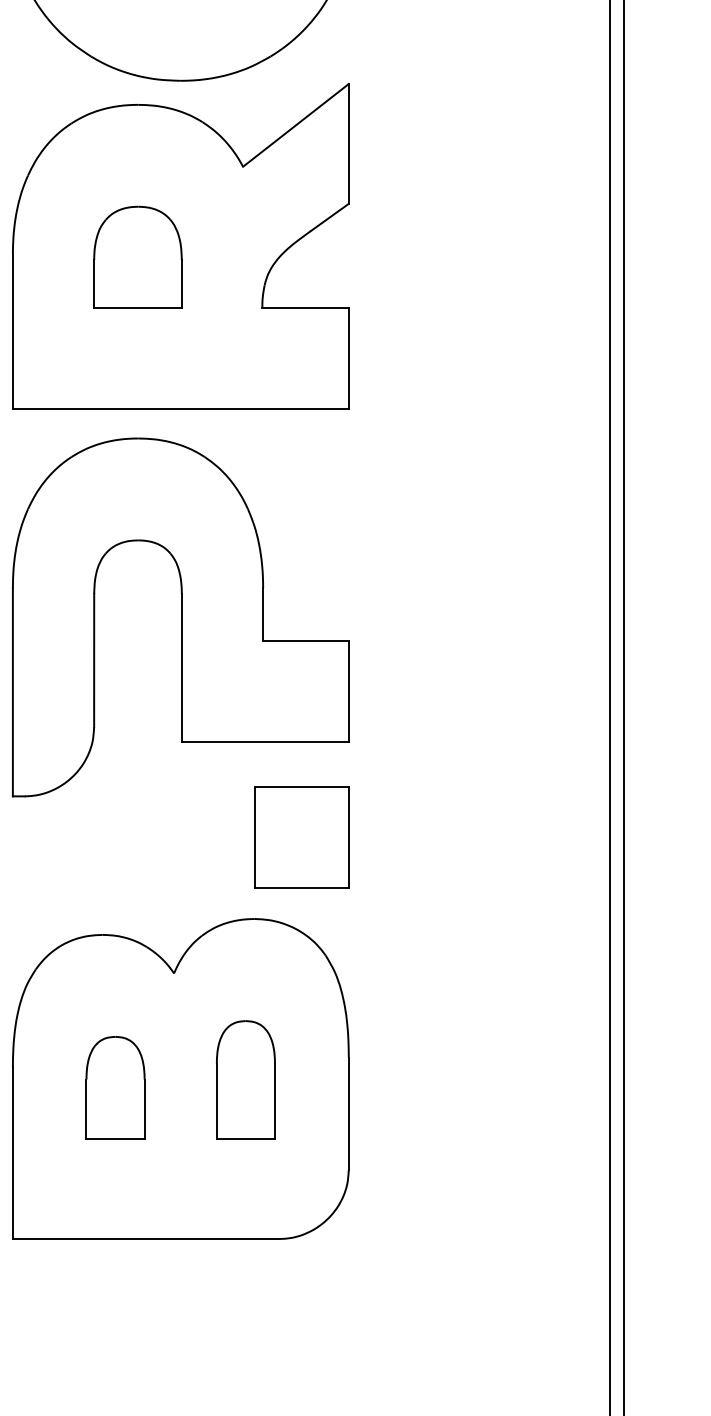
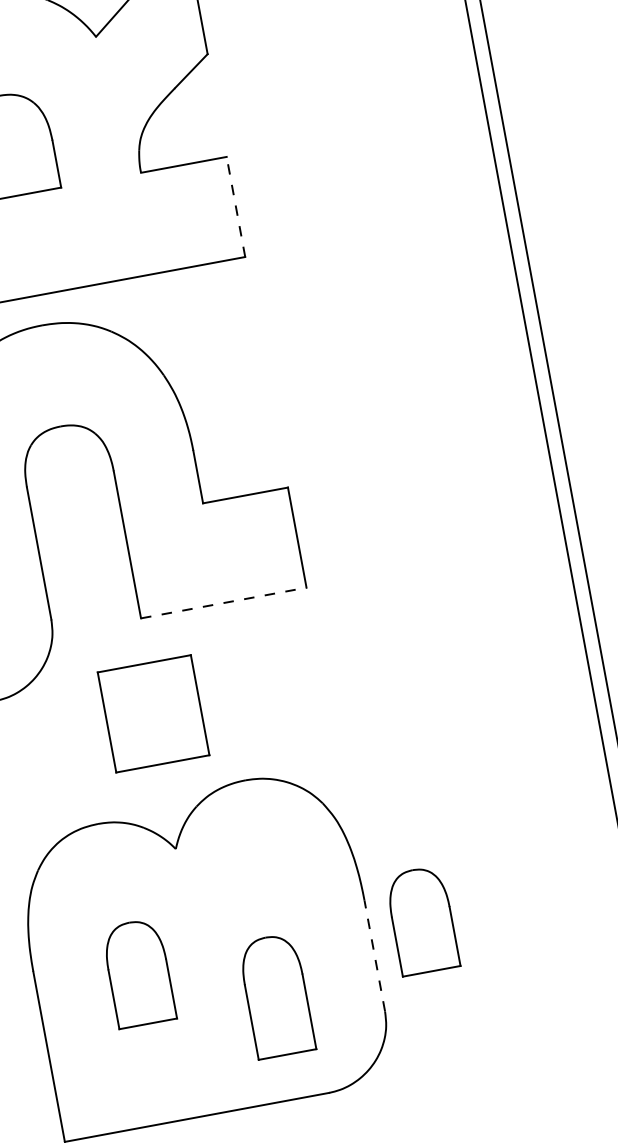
line: (348, 357) -> (235, 206), solid -> dashed
line: (265, 742) -> (224, 603), solid -> dashed
part: (301, 837) -> (153, 713), moved
part: (245, 1079) -> (276, 995), moved
part: (401, 1087) -> (422, 920), added
line: (348, 1113) -> (374, 955), solid -> dashed

